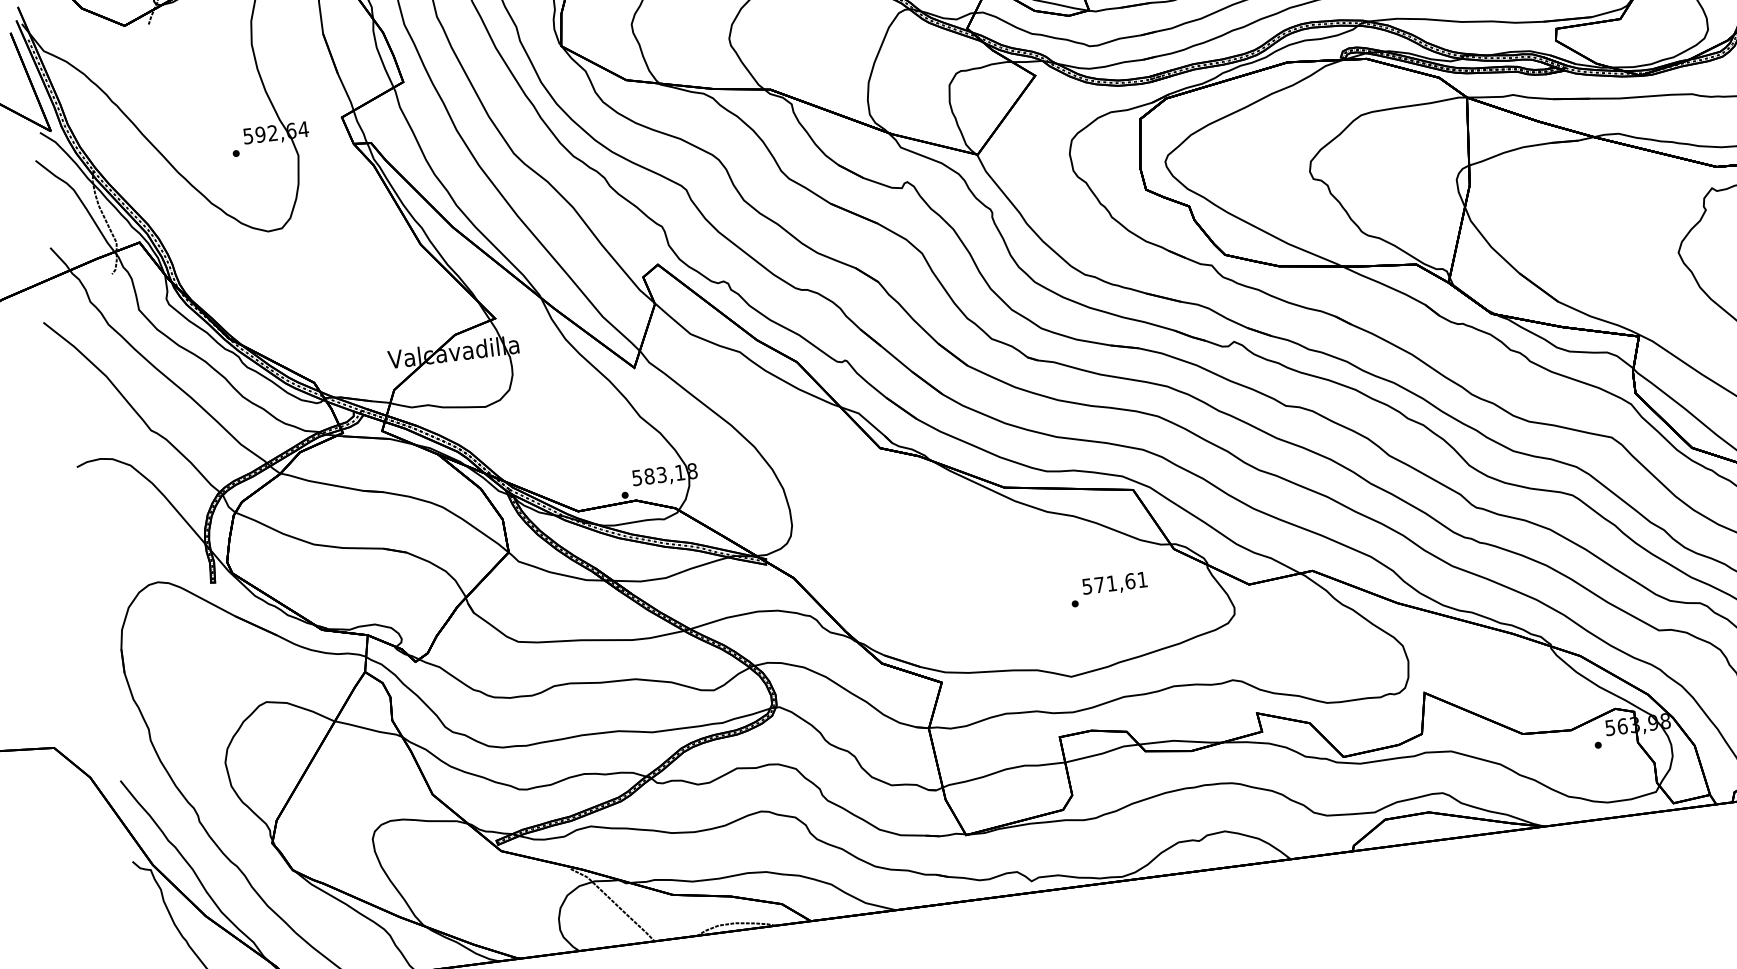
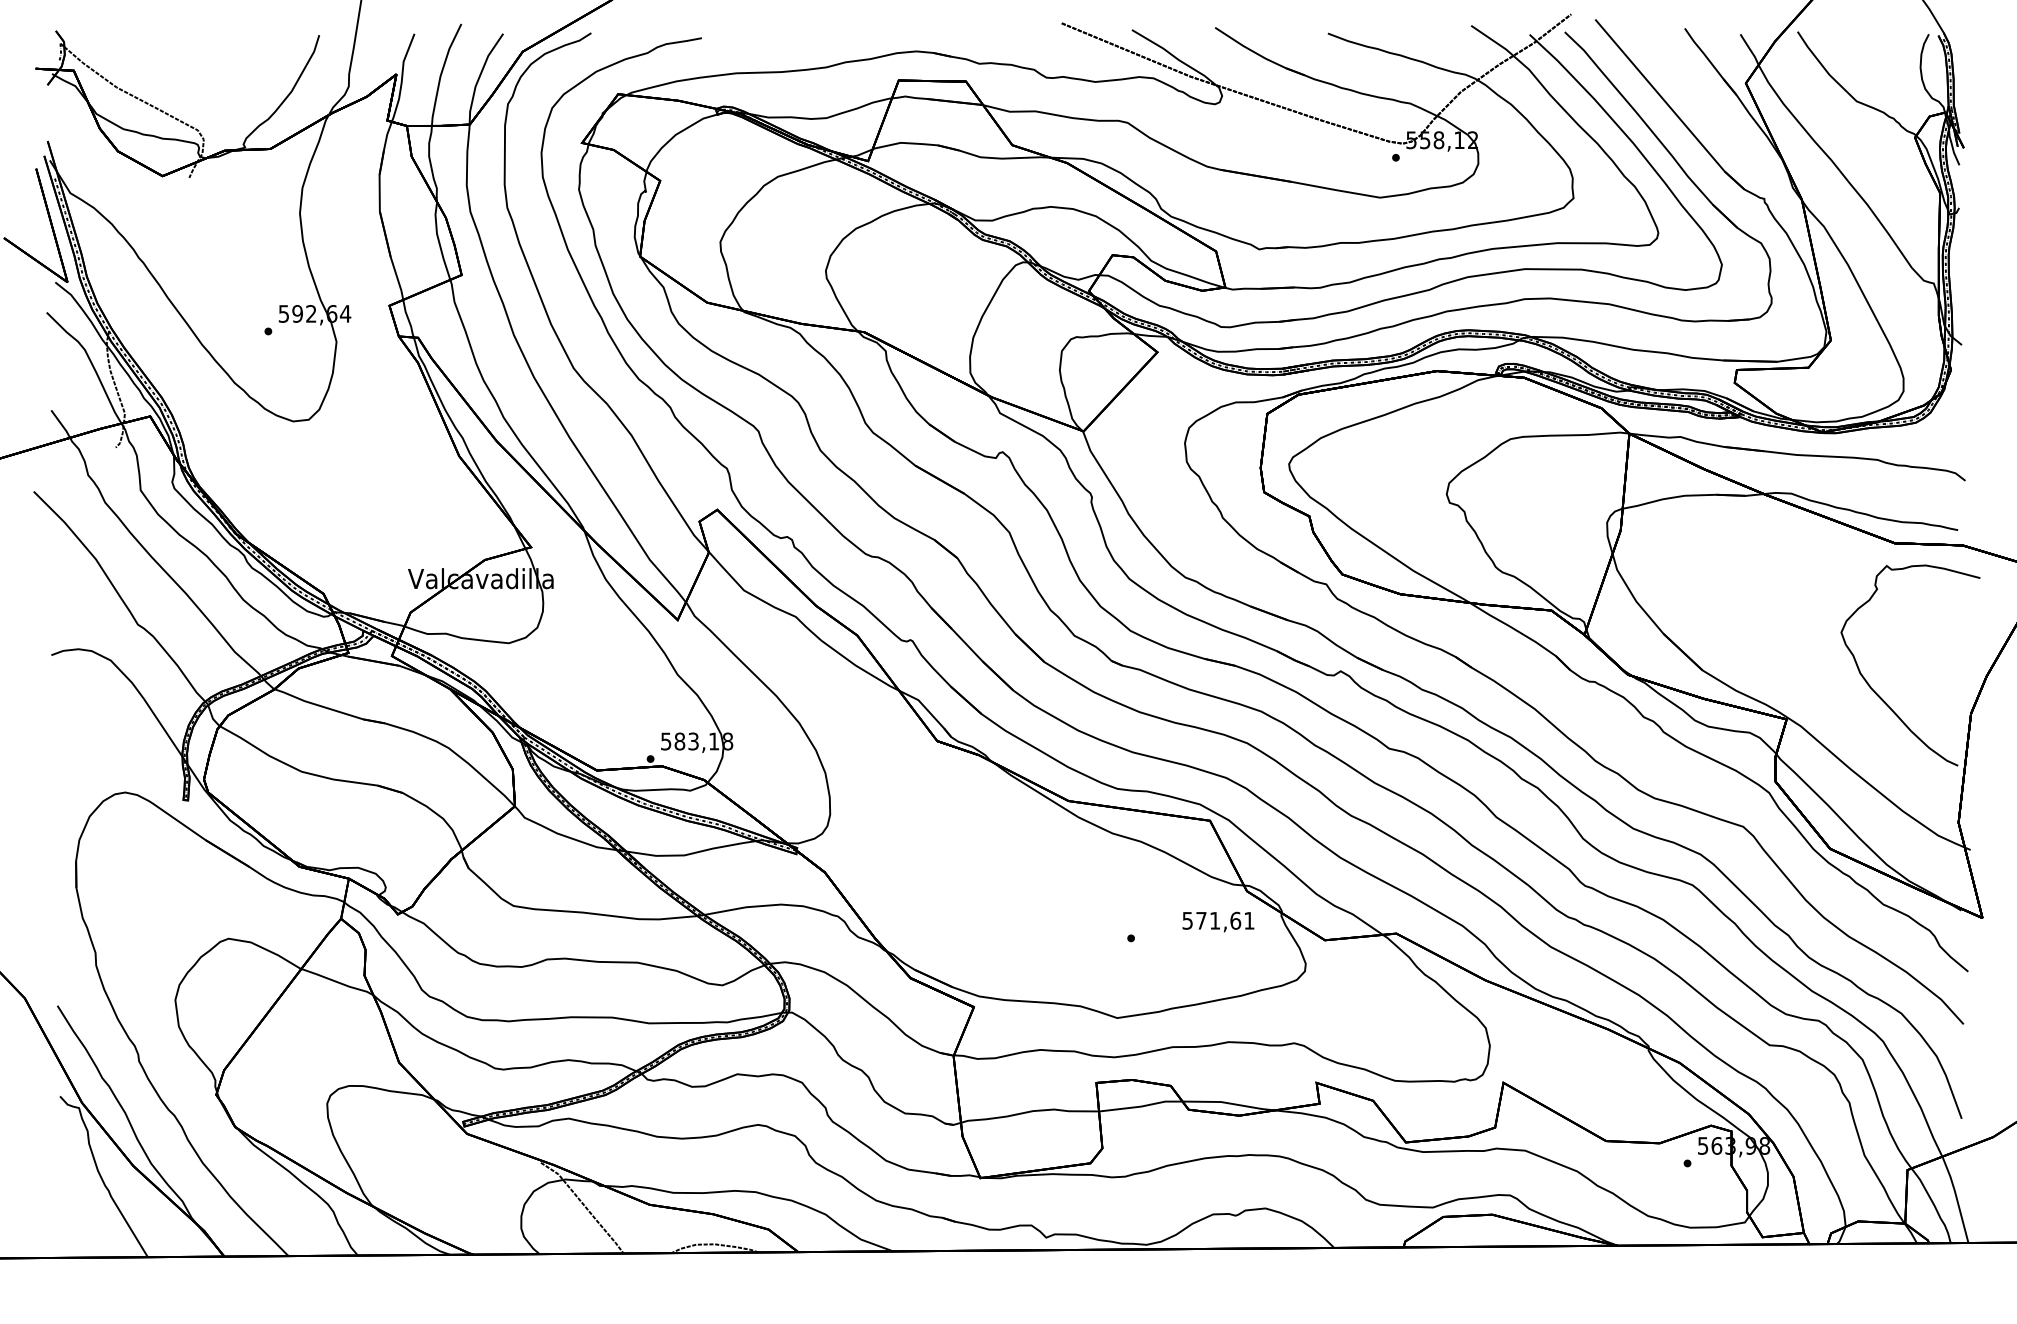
text: (1114, 583) -> (1218, 921), moved

